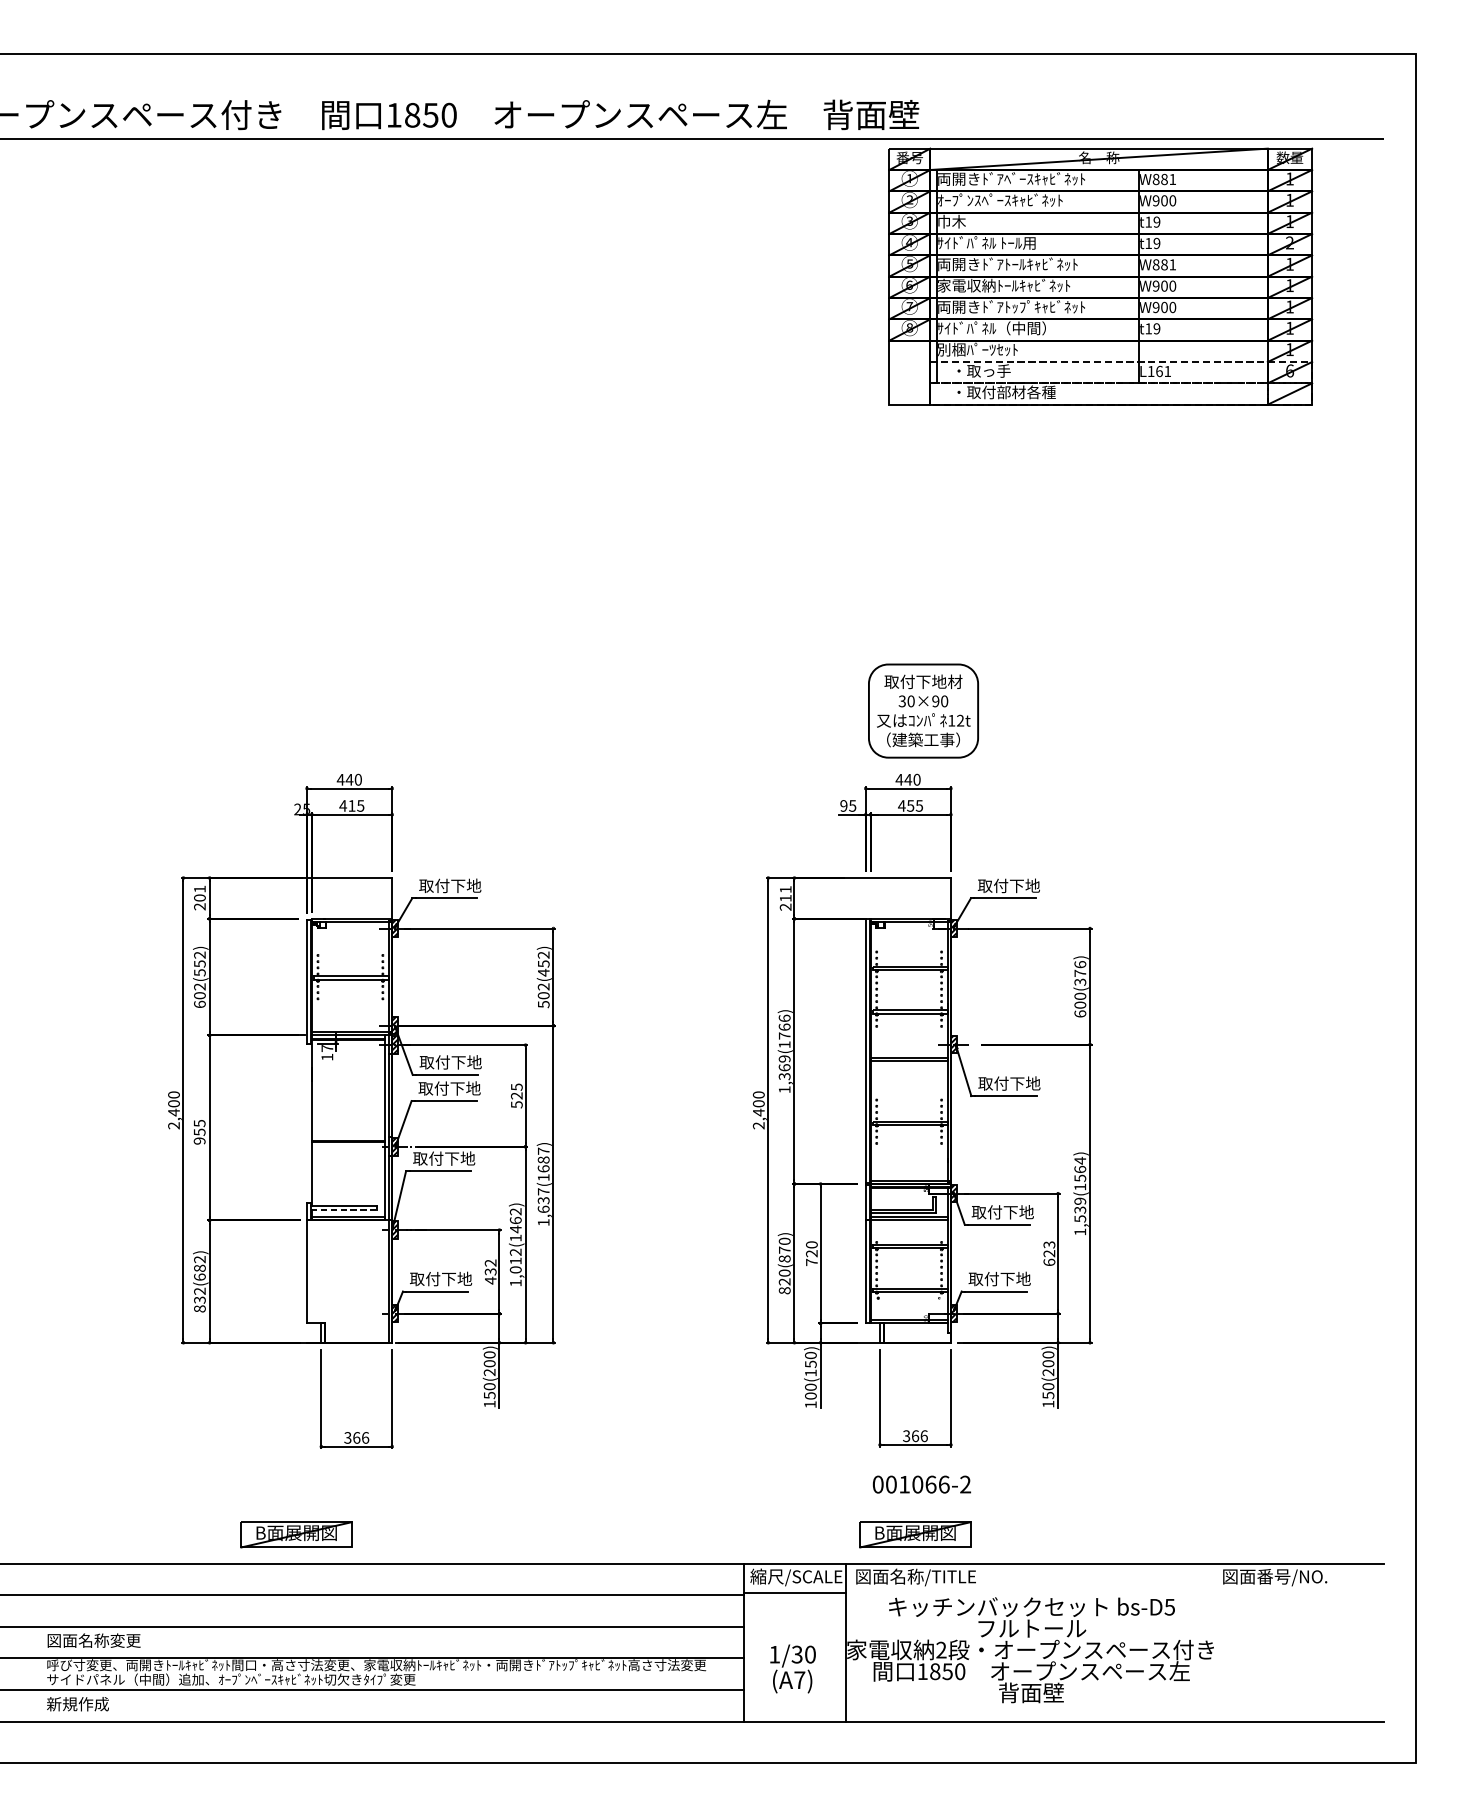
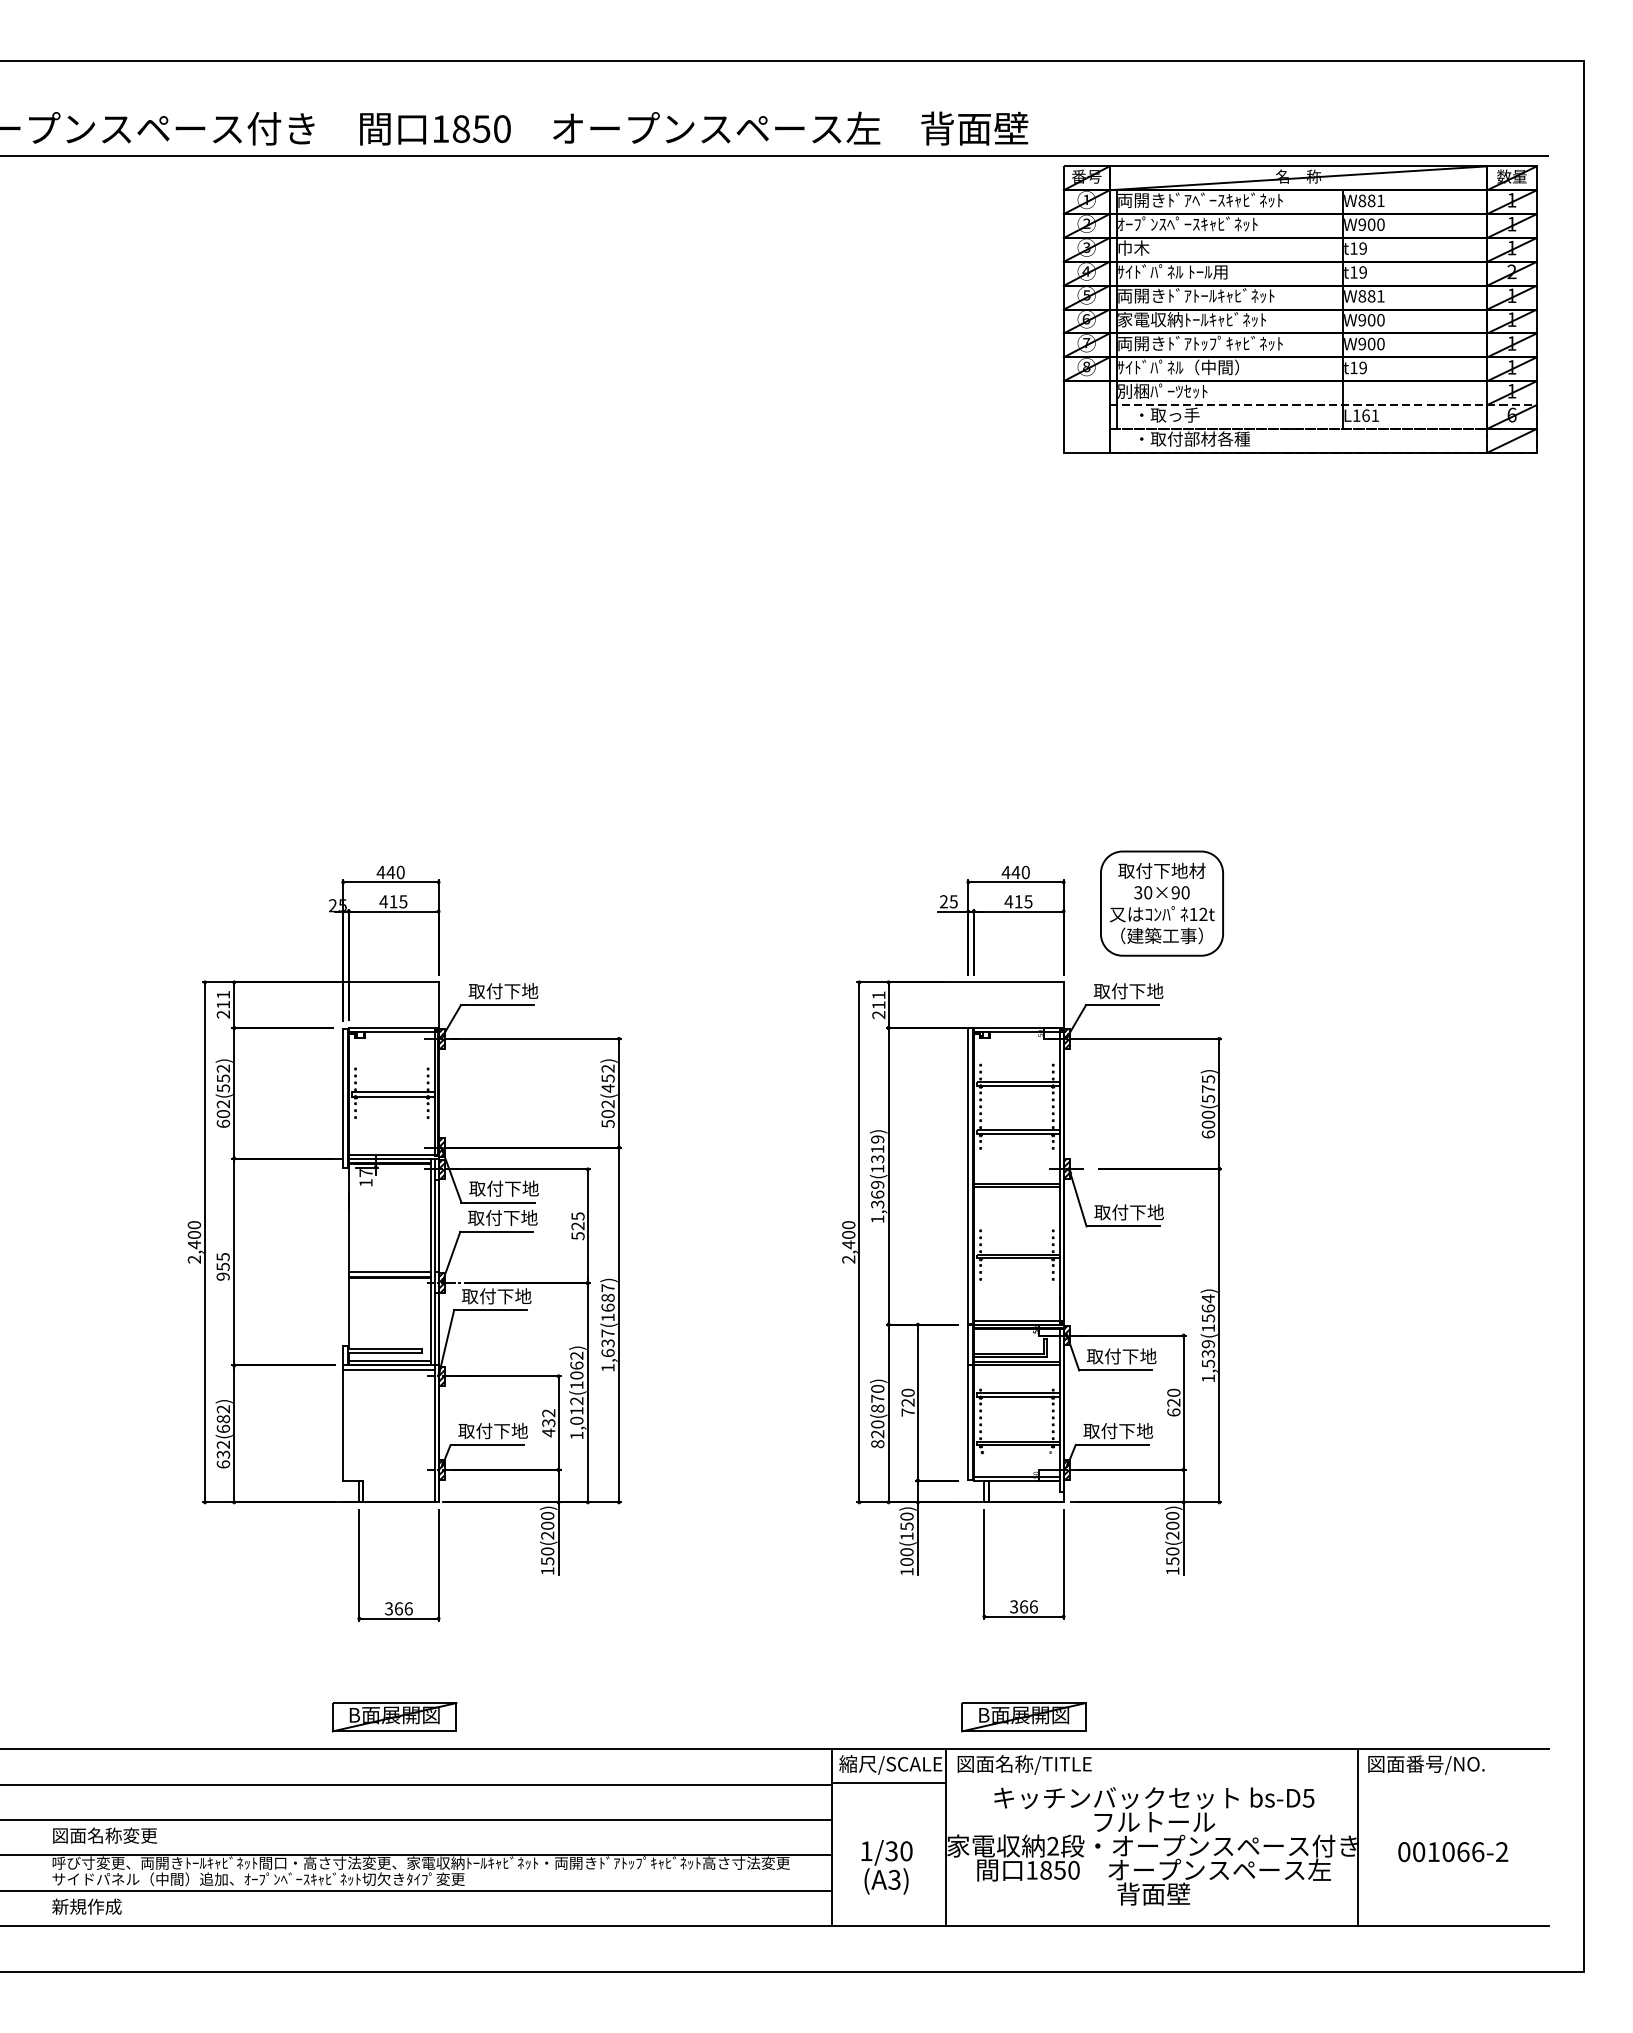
part: (1100, 276) -> (1299, 309), moved
part: (923, 710) -> (1161, 903), moved
text: (843, 805) -> (943, 901), 95 -> 25
text: (910, 805) -> (1018, 901), 455 -> 415
text: (199, 897) -> (223, 1004), 201 -> 211
text: (1080, 972) -> (1208, 1088), 600(376) -> 600(575)
text: (784, 1027) -> (877, 1149), 1,369(1766) -> 1,369(1319)
line: (348, 1137) -> (389, 1272), added
line: (344, 1209) -> (385, 1353), dashed -> solid
line: (348, 1224) -> (389, 1369), added
text: (515, 1229) -> (576, 1375), 1,012(1462) -> 1,012(1062)
text: (1049, 1244) -> (1173, 1392), 623 -> 620
text: (199, 1308) -> (222, 1464), 832(682) -> 632(682)
text: (922, 1485) -> (1453, 1852), moved
part: (296, 1535) -> (394, 1717), moved
line: (1213, 1642) -> (1357, 1837), added
text: (799, 1679) -> (894, 1879), (A7) -> (A3)

